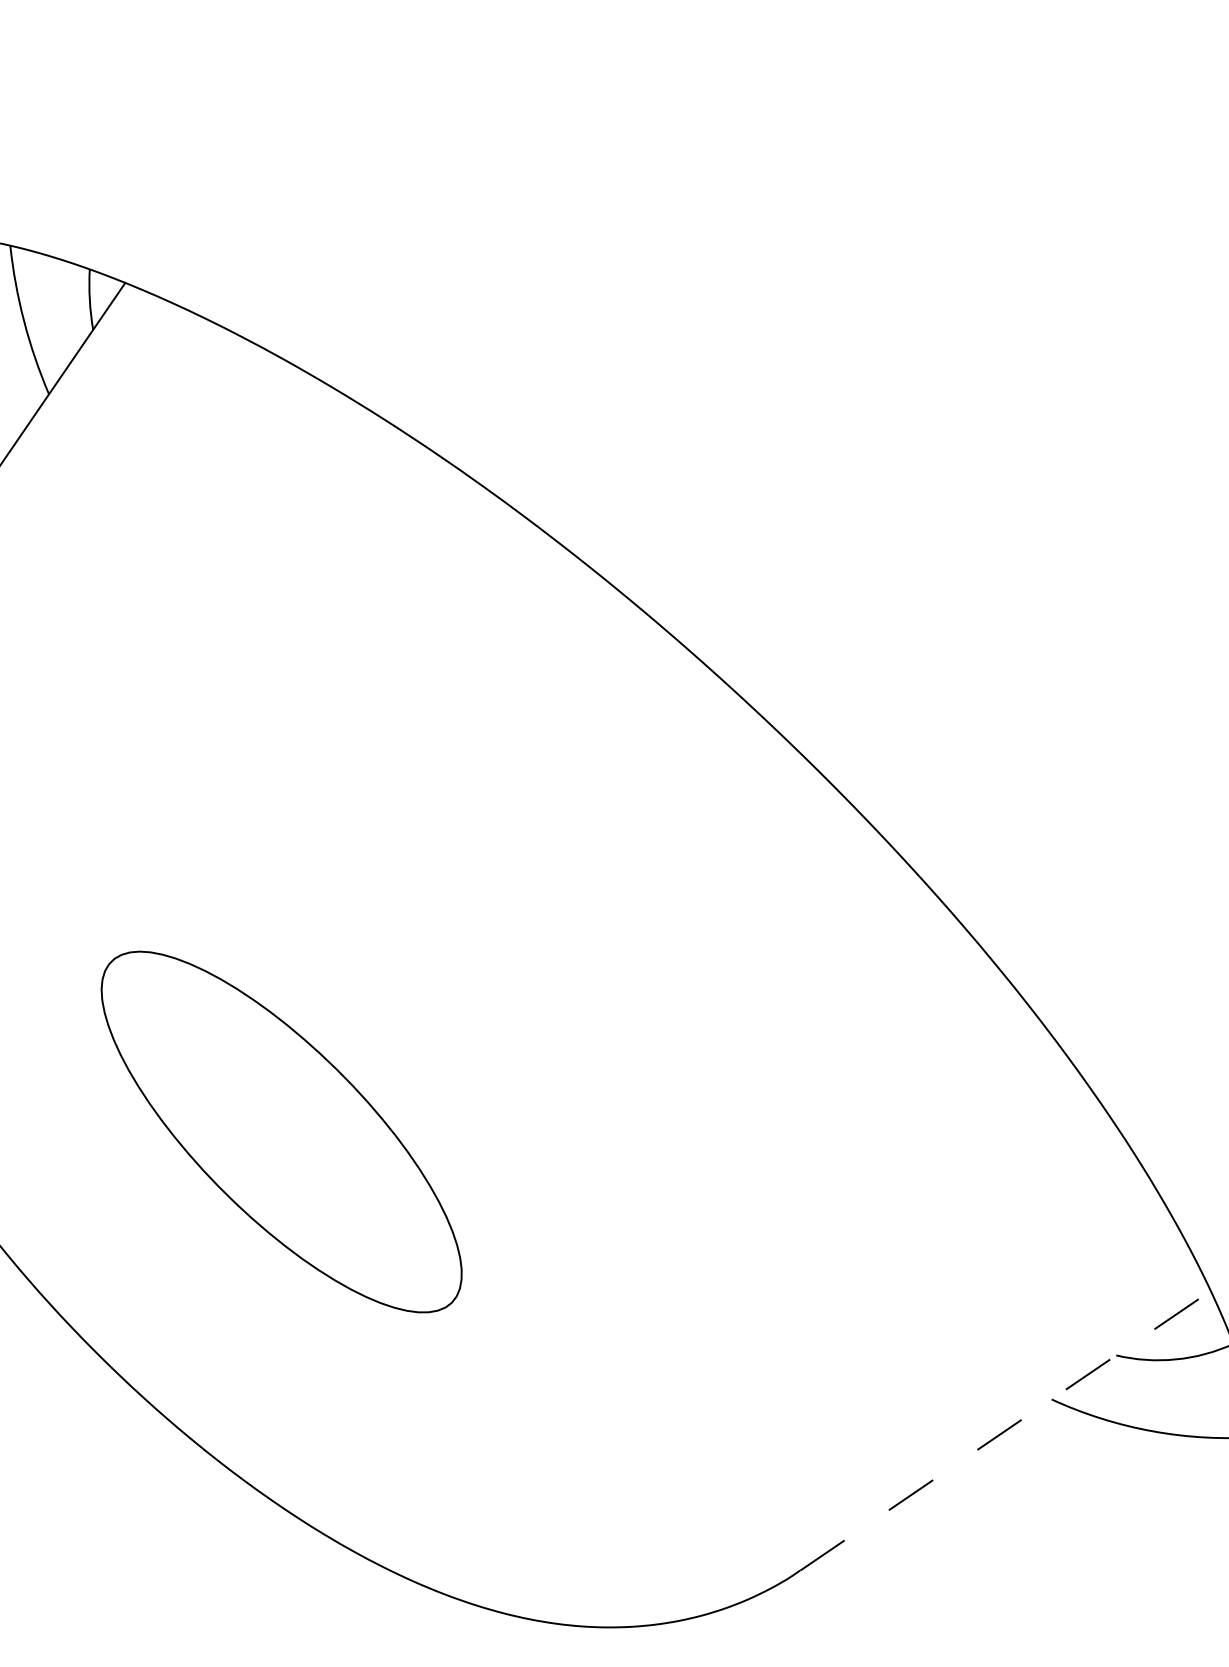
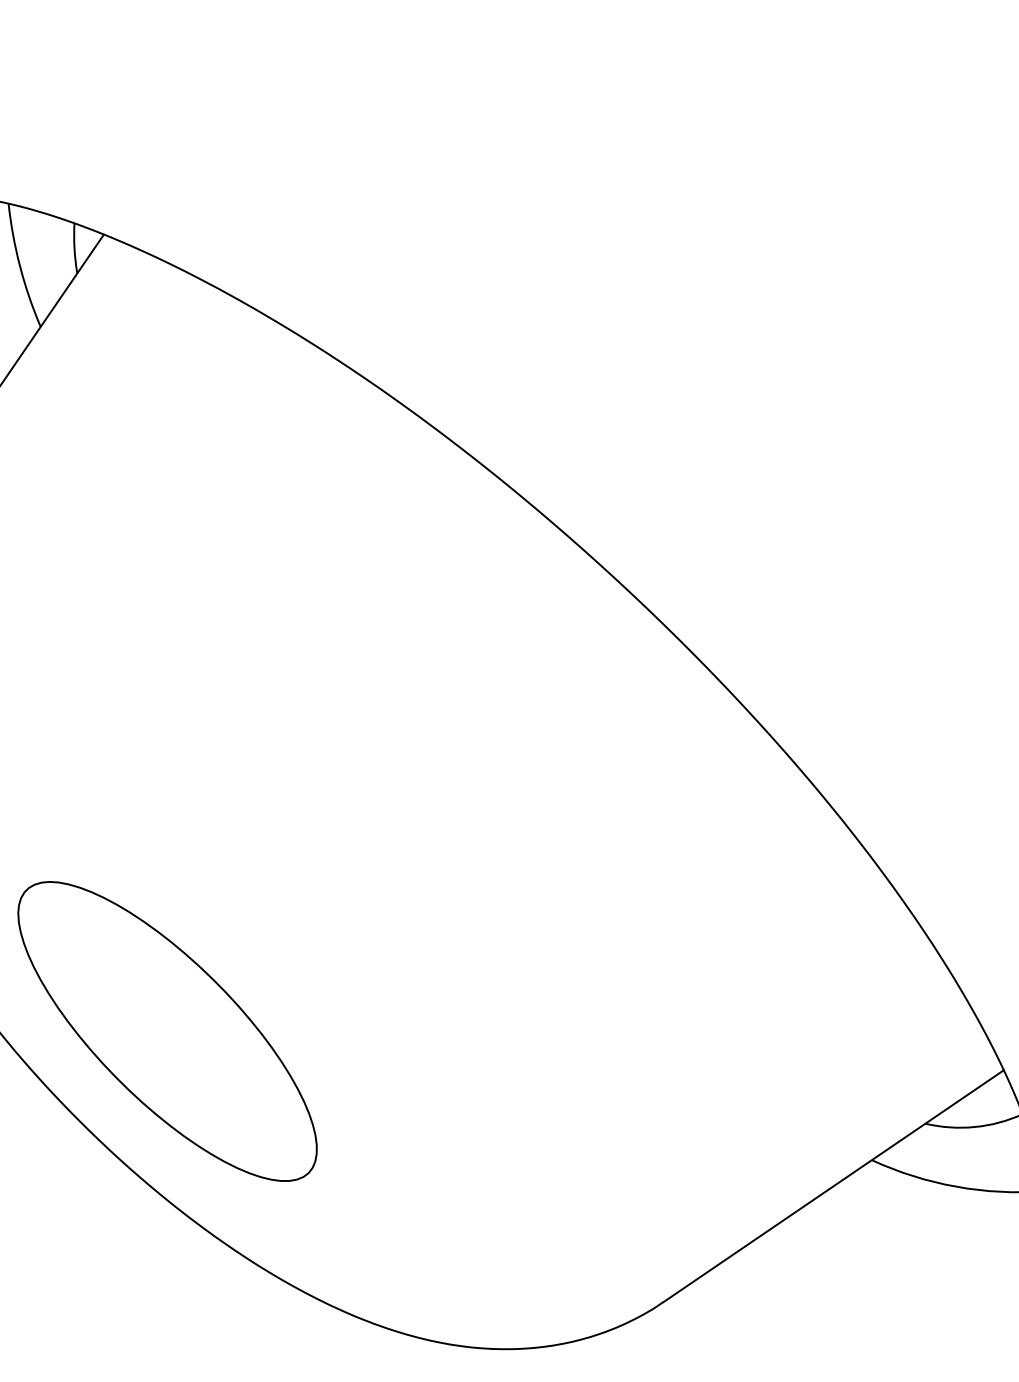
part: (281, 1132) -> (167, 1031), moved
line: (1005, 1431) -> (833, 1186), dashed -> solid

